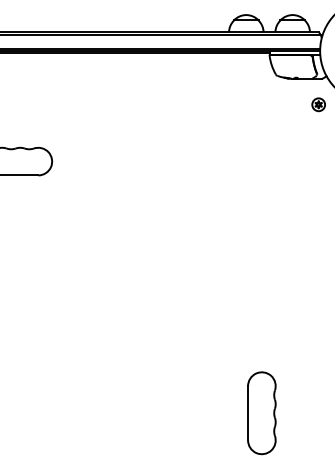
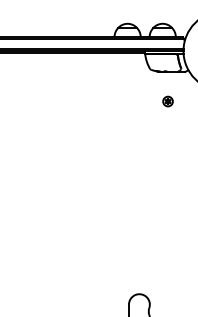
part: (318, 104) -> (167, 101), moved

